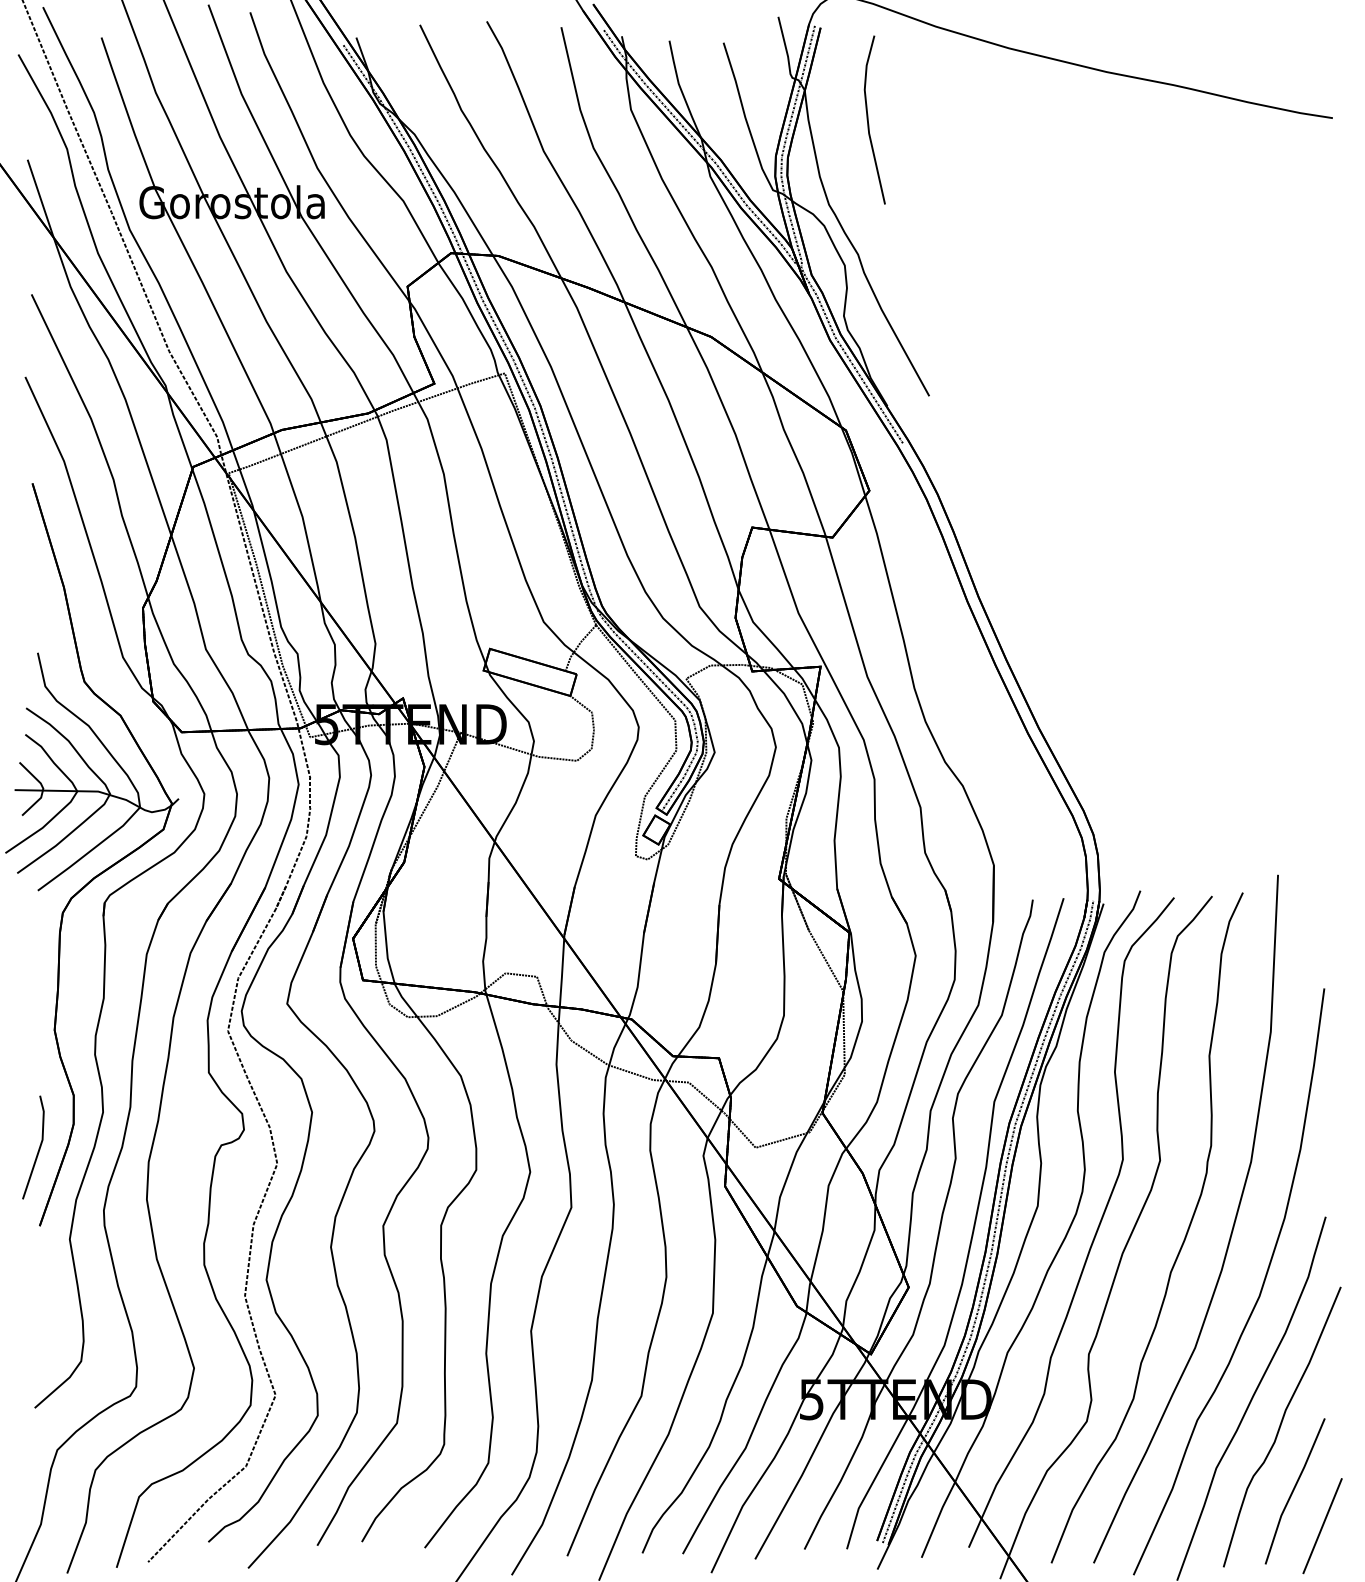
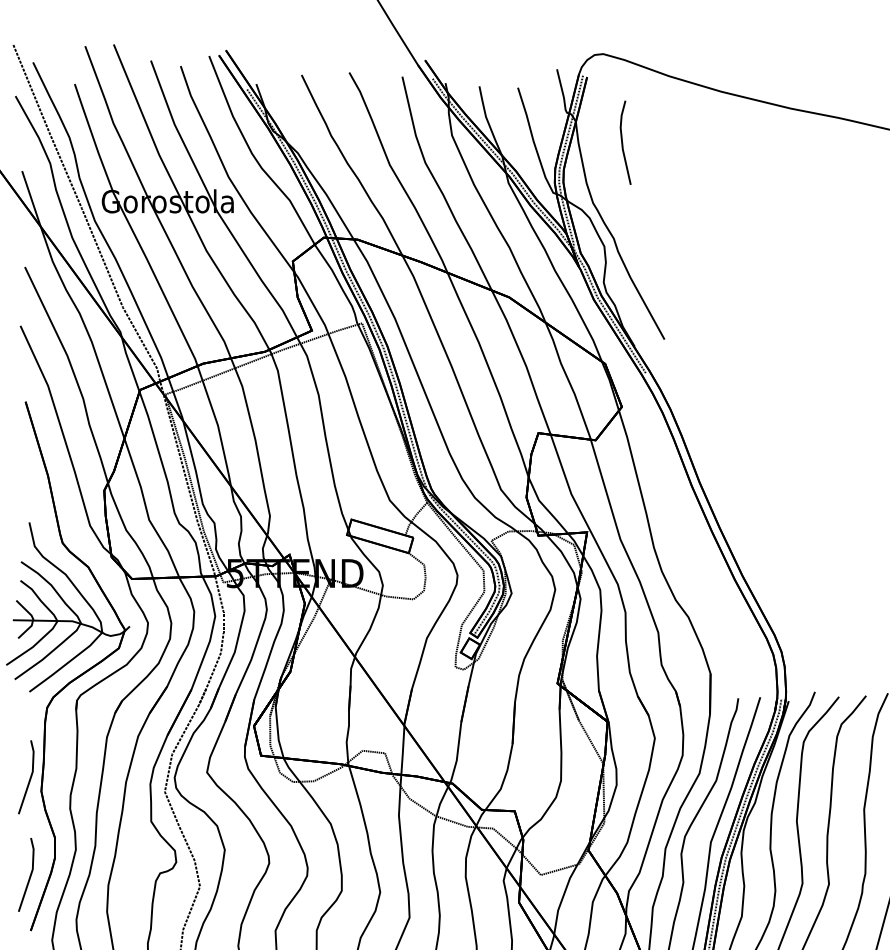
part: (874, 119) -> (625, 142), size x0.7
line: (38, 1011) -> (29, 777), added

